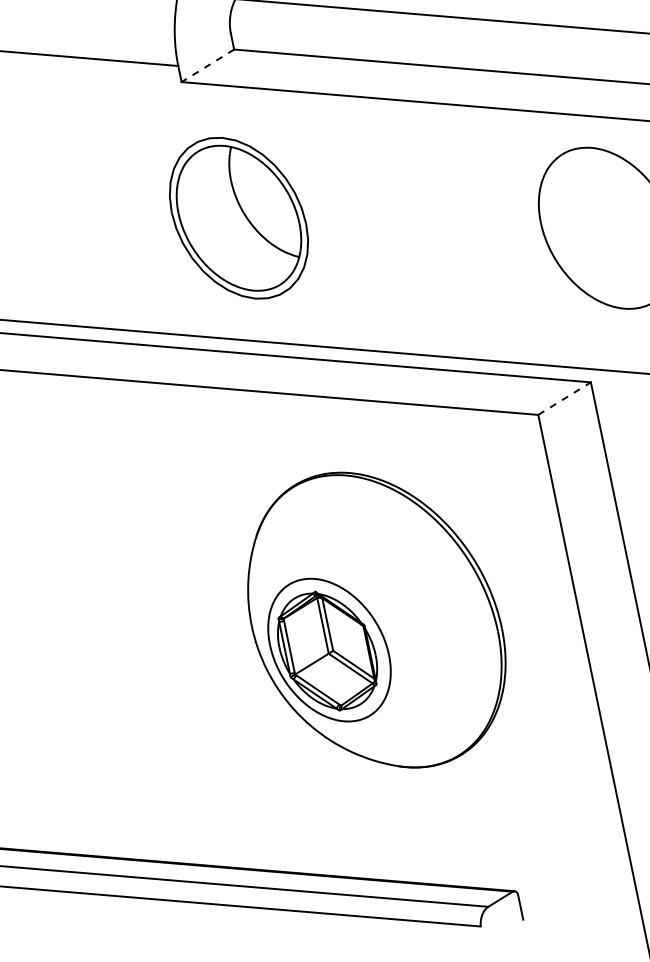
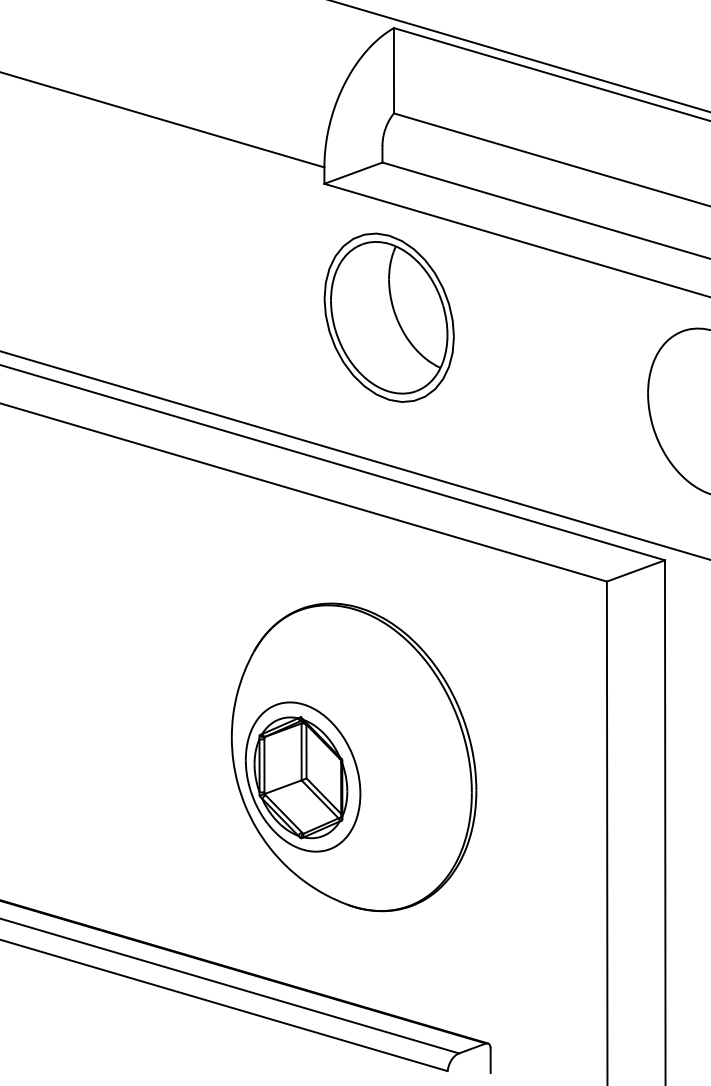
line: (208, 66) -> (353, 173), dashed -> solid
part: (238, 218) -> (388, 317), moved
line: (564, 398) -> (635, 570), dashed -> solid
part: (374, 620) -> (353, 757), moved

